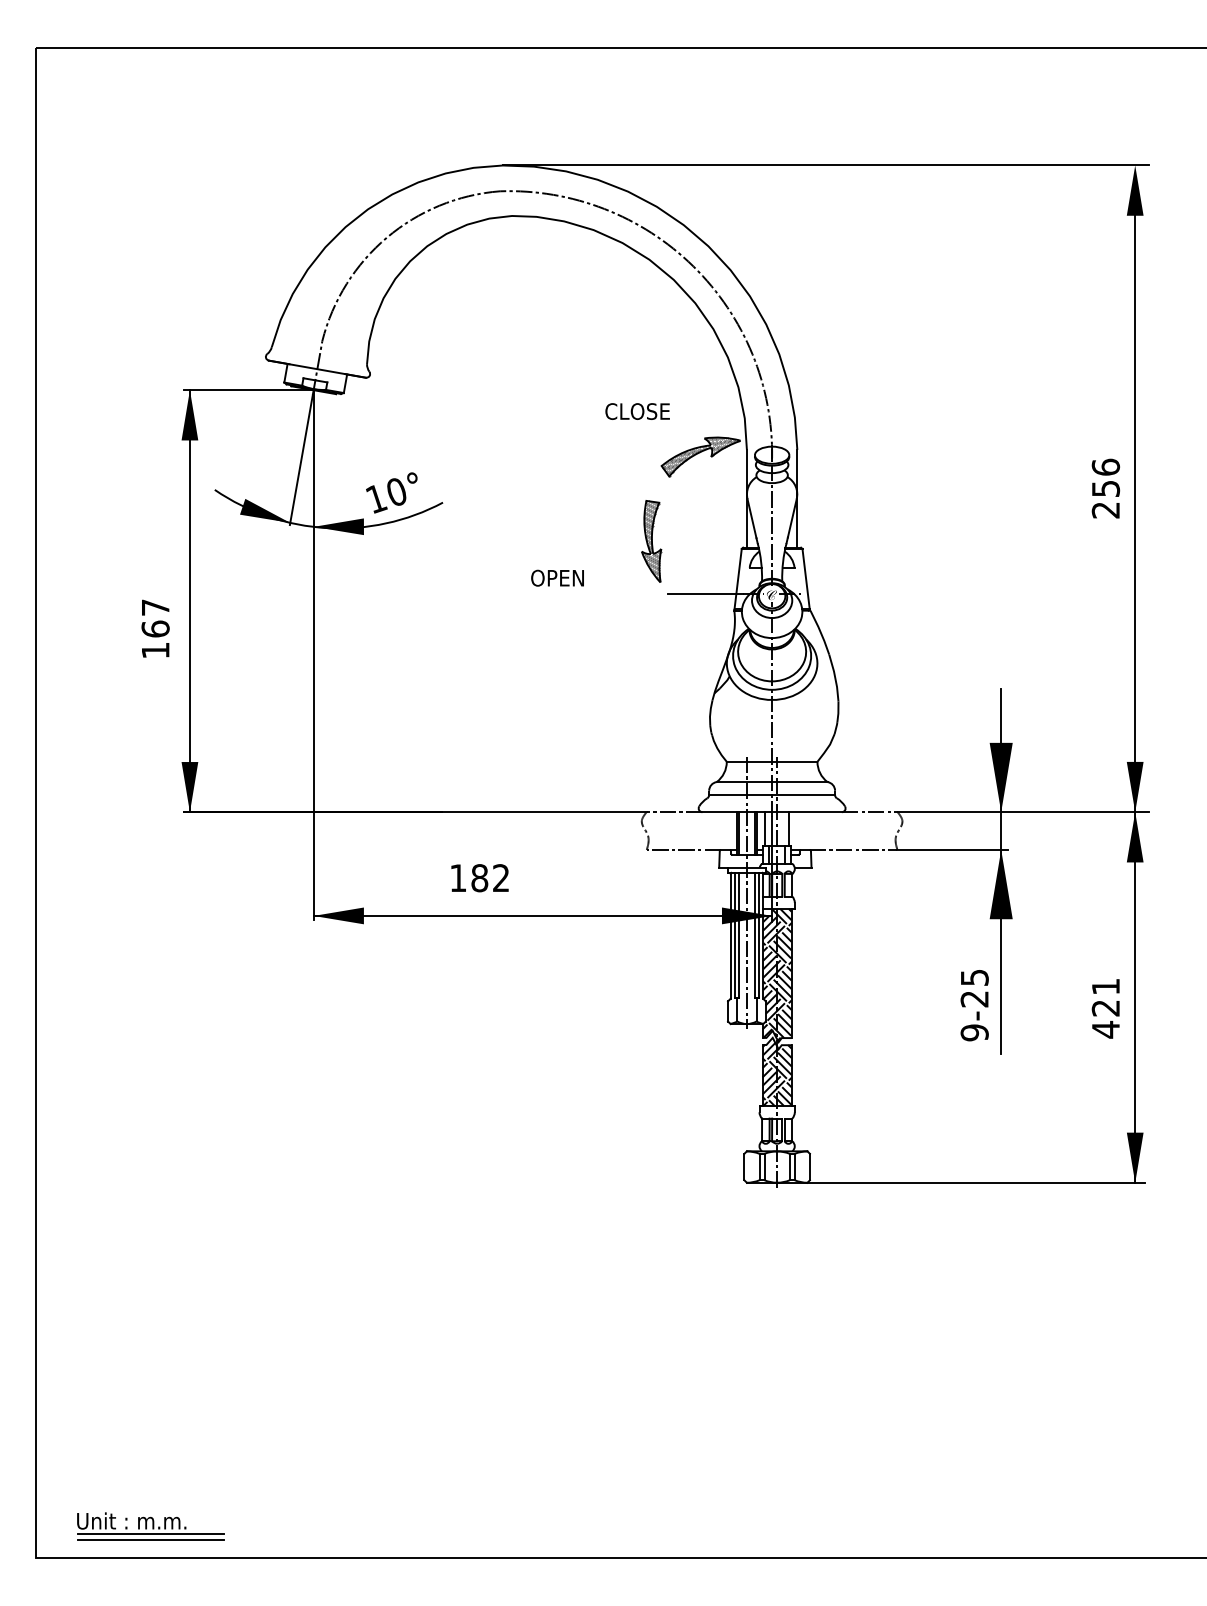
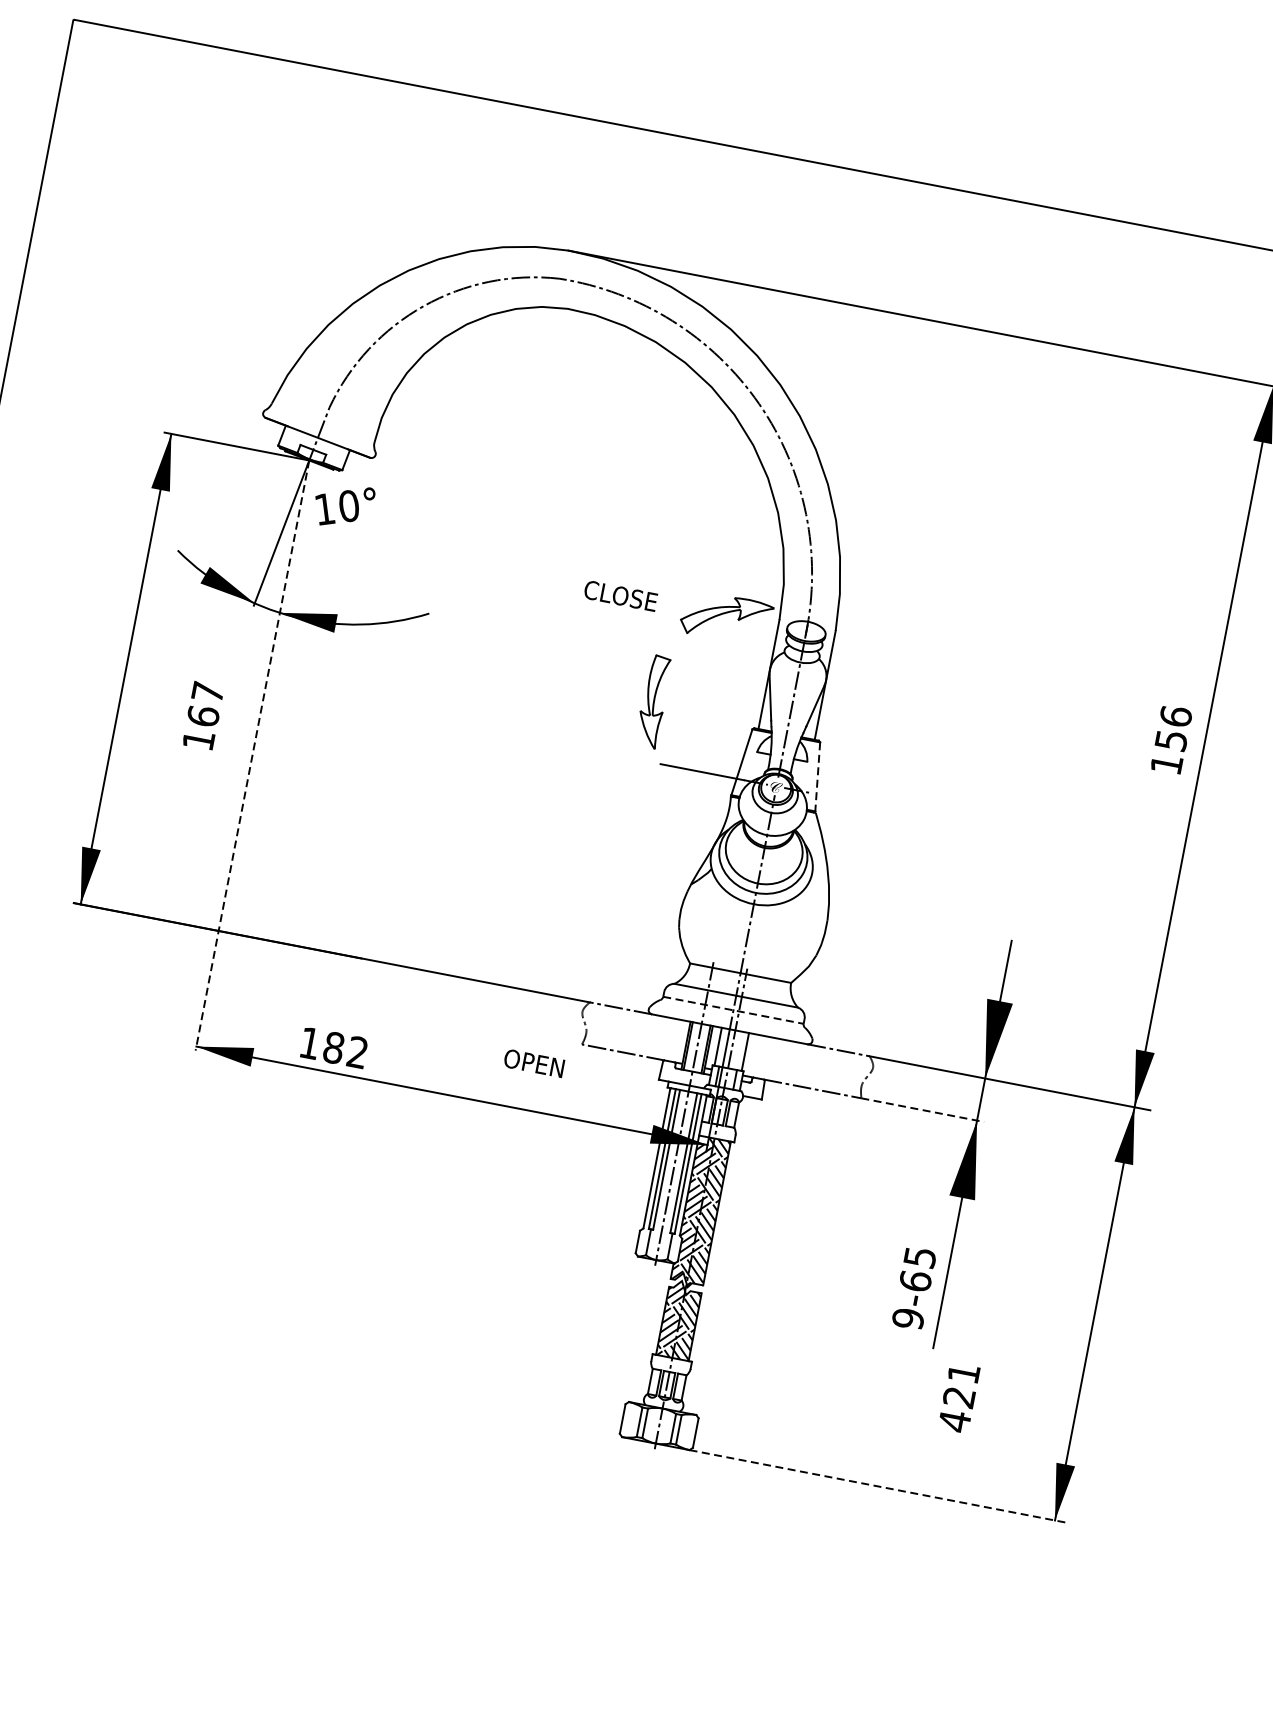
text: (637, 411) -> (620, 595), moved
hatch: (700, 456) -> (726, 617), removed
text: (391, 492) -> (343, 505), moved
text: (1105, 510) -> (1166, 764), 256 -> 156
hatch: (651, 540) -> (653, 700), removed
text: (557, 577) -> (534, 1062), moved
line: (806, 579) -> (818, 777), solid -> dashed
text: (155, 628) -> (203, 715), moved
line: (313, 654) -> (252, 755), solid -> dashed
line: (772, 795) -> (733, 1010), solid -> dashed
line: (952, 849) -> (922, 1109), solid -> dashed
text: (479, 878) -> (333, 1048), moved
text: (974, 998) -> (915, 1280), 9-25 -> 9-65
text: (1105, 1008) -> (958, 1397), moved
line: (976, 1182) -> (878, 1486), solid -> dashed

